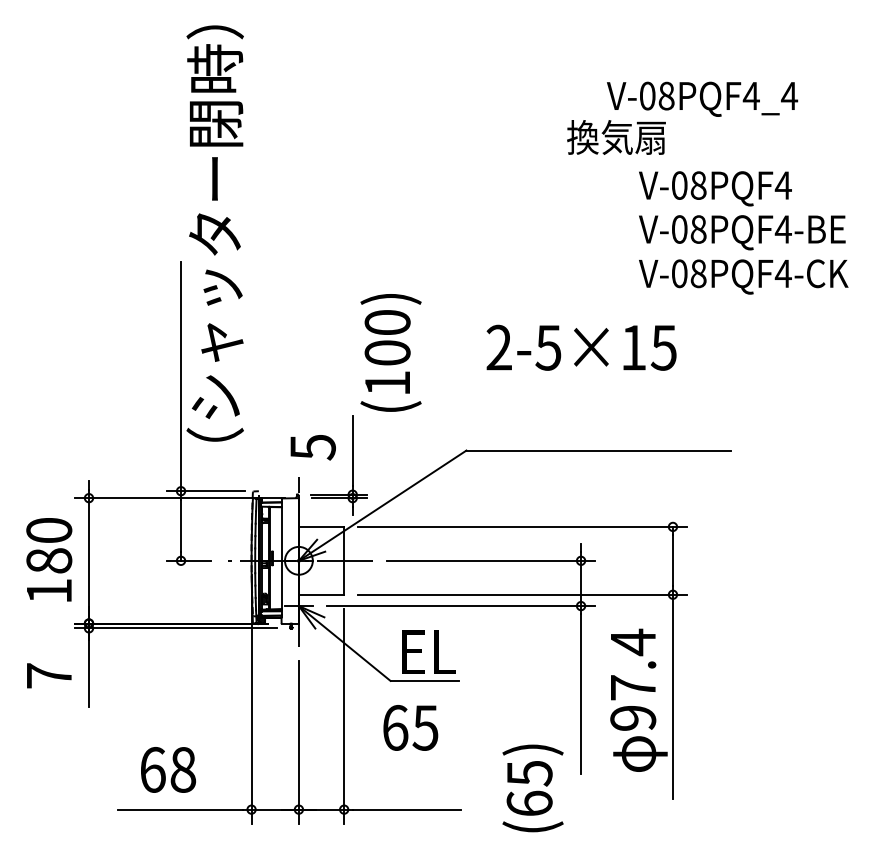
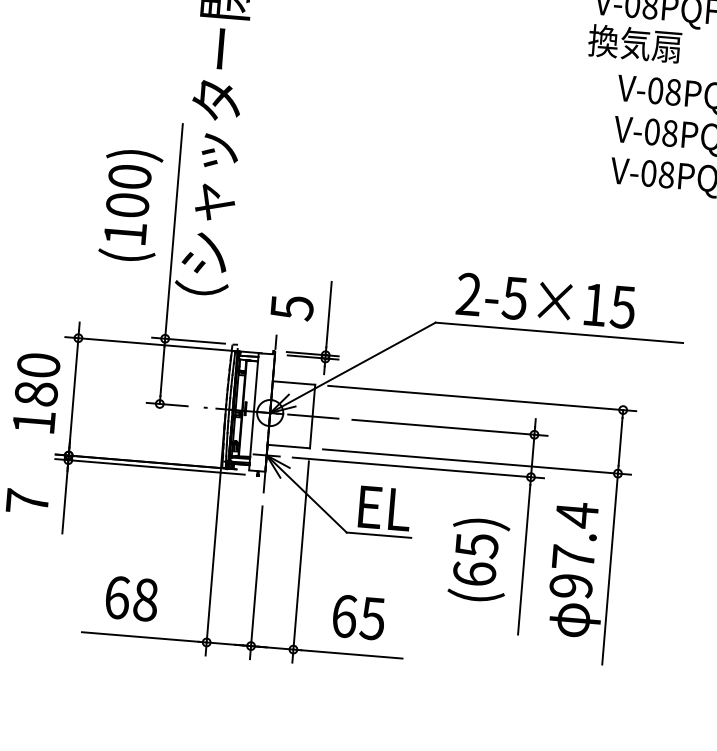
text: (616, 137) -> (634, 43), moved
text: (581, 347) -> (545, 300), moved
text: (390, 352) -> (130, 205), moved
text: (410, 727) -> (358, 617), moved
text: (532, 788) -> (478, 559), moved

